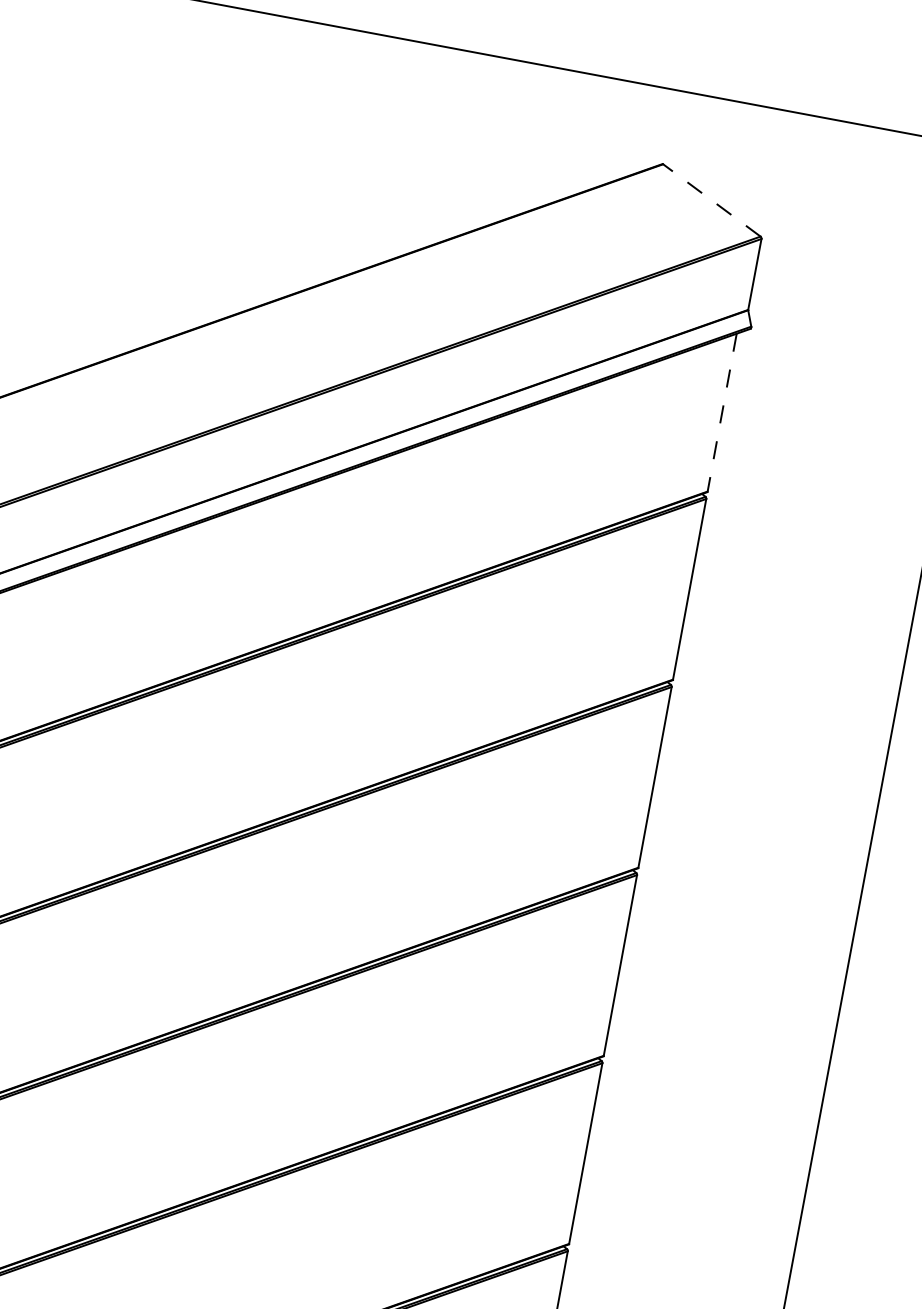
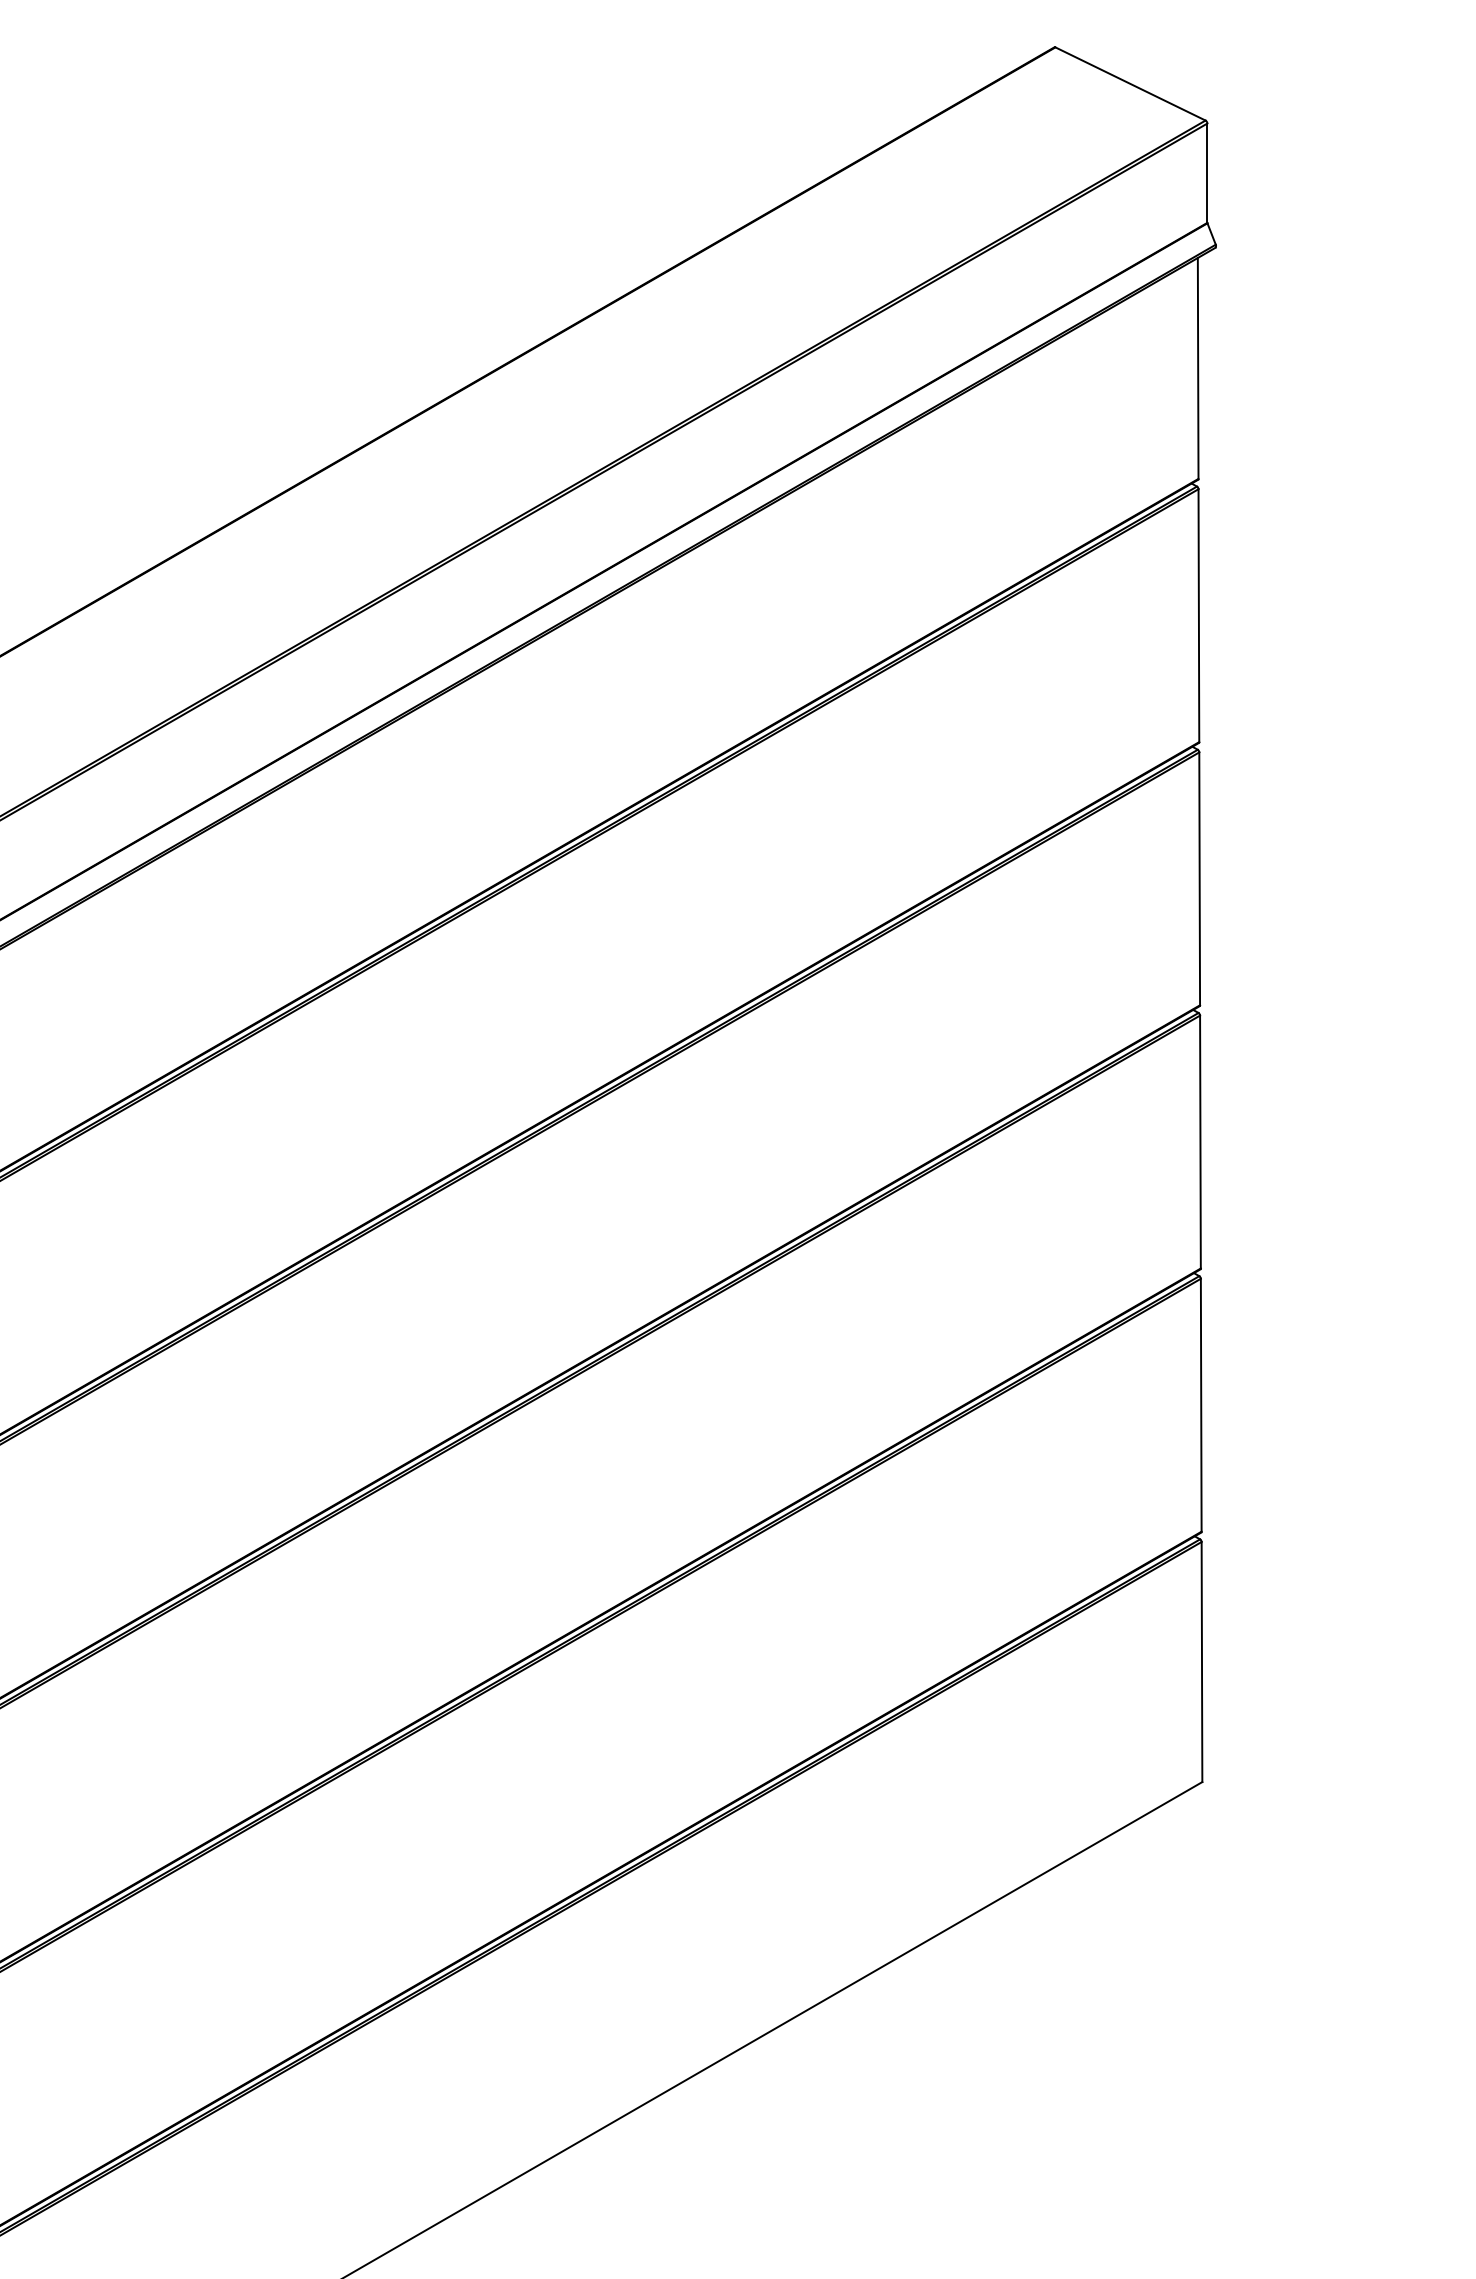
line: (711, 200) -> (1130, 83), dashed -> solid
line: (722, 412) -> (1198, 368), dashed -> solid

